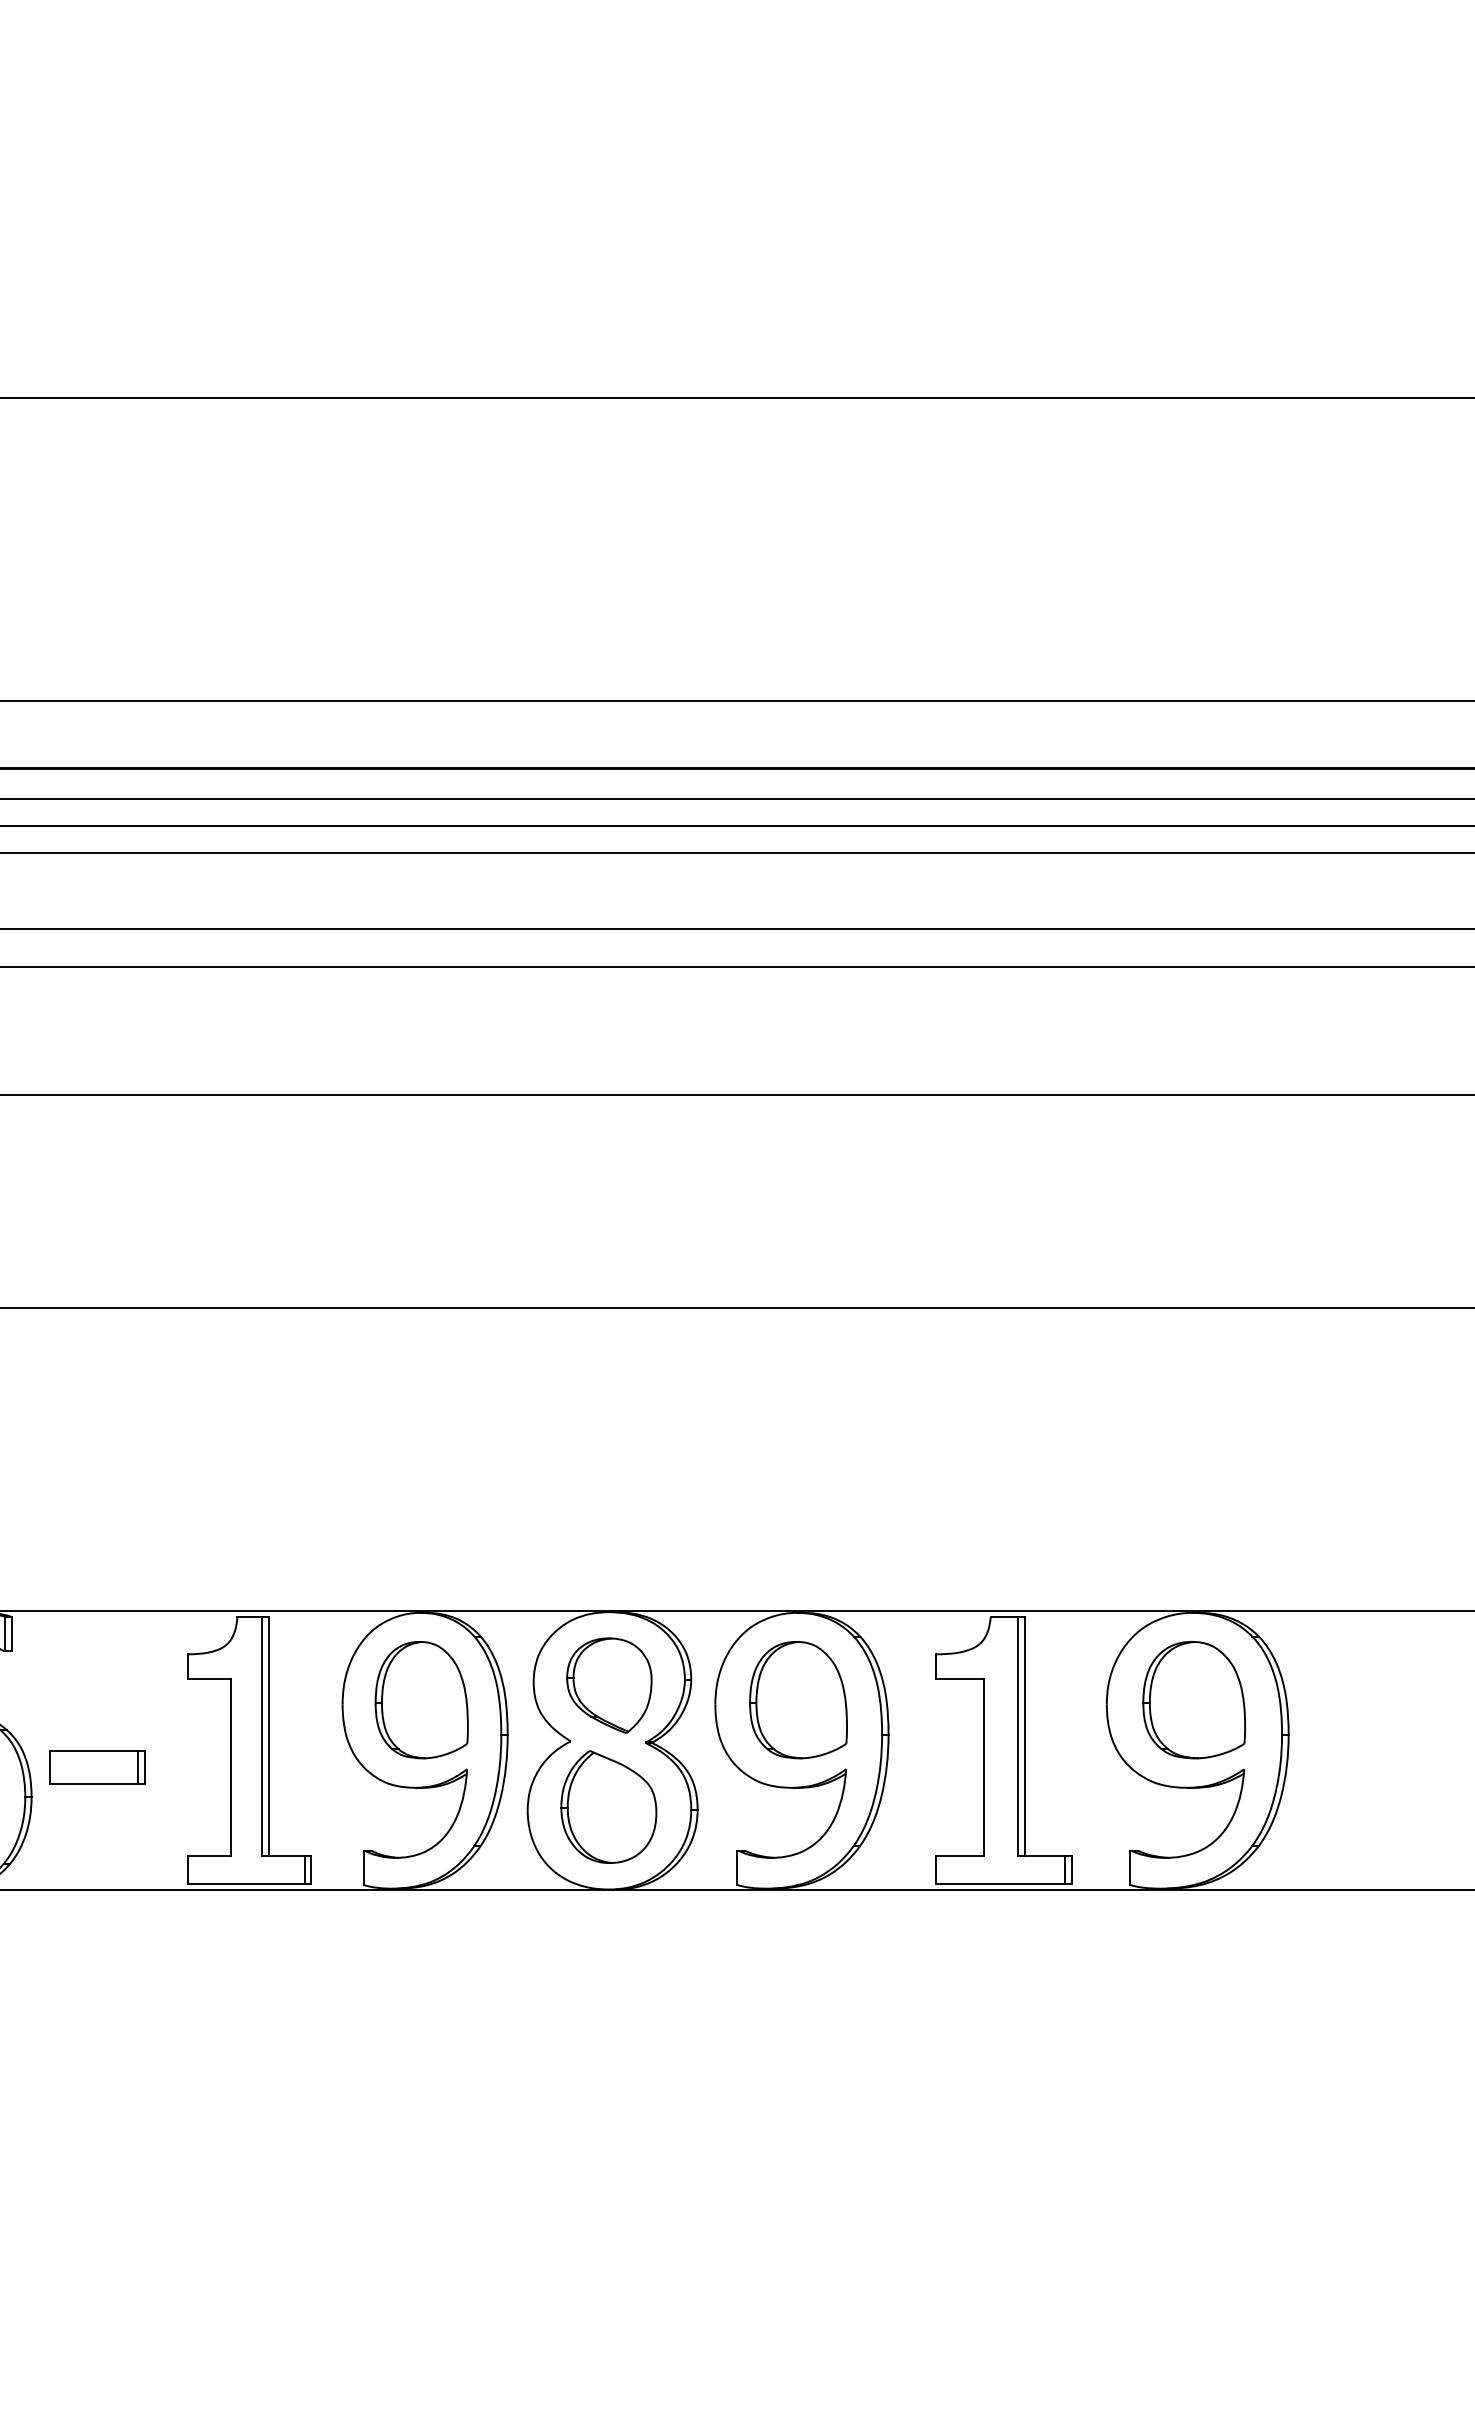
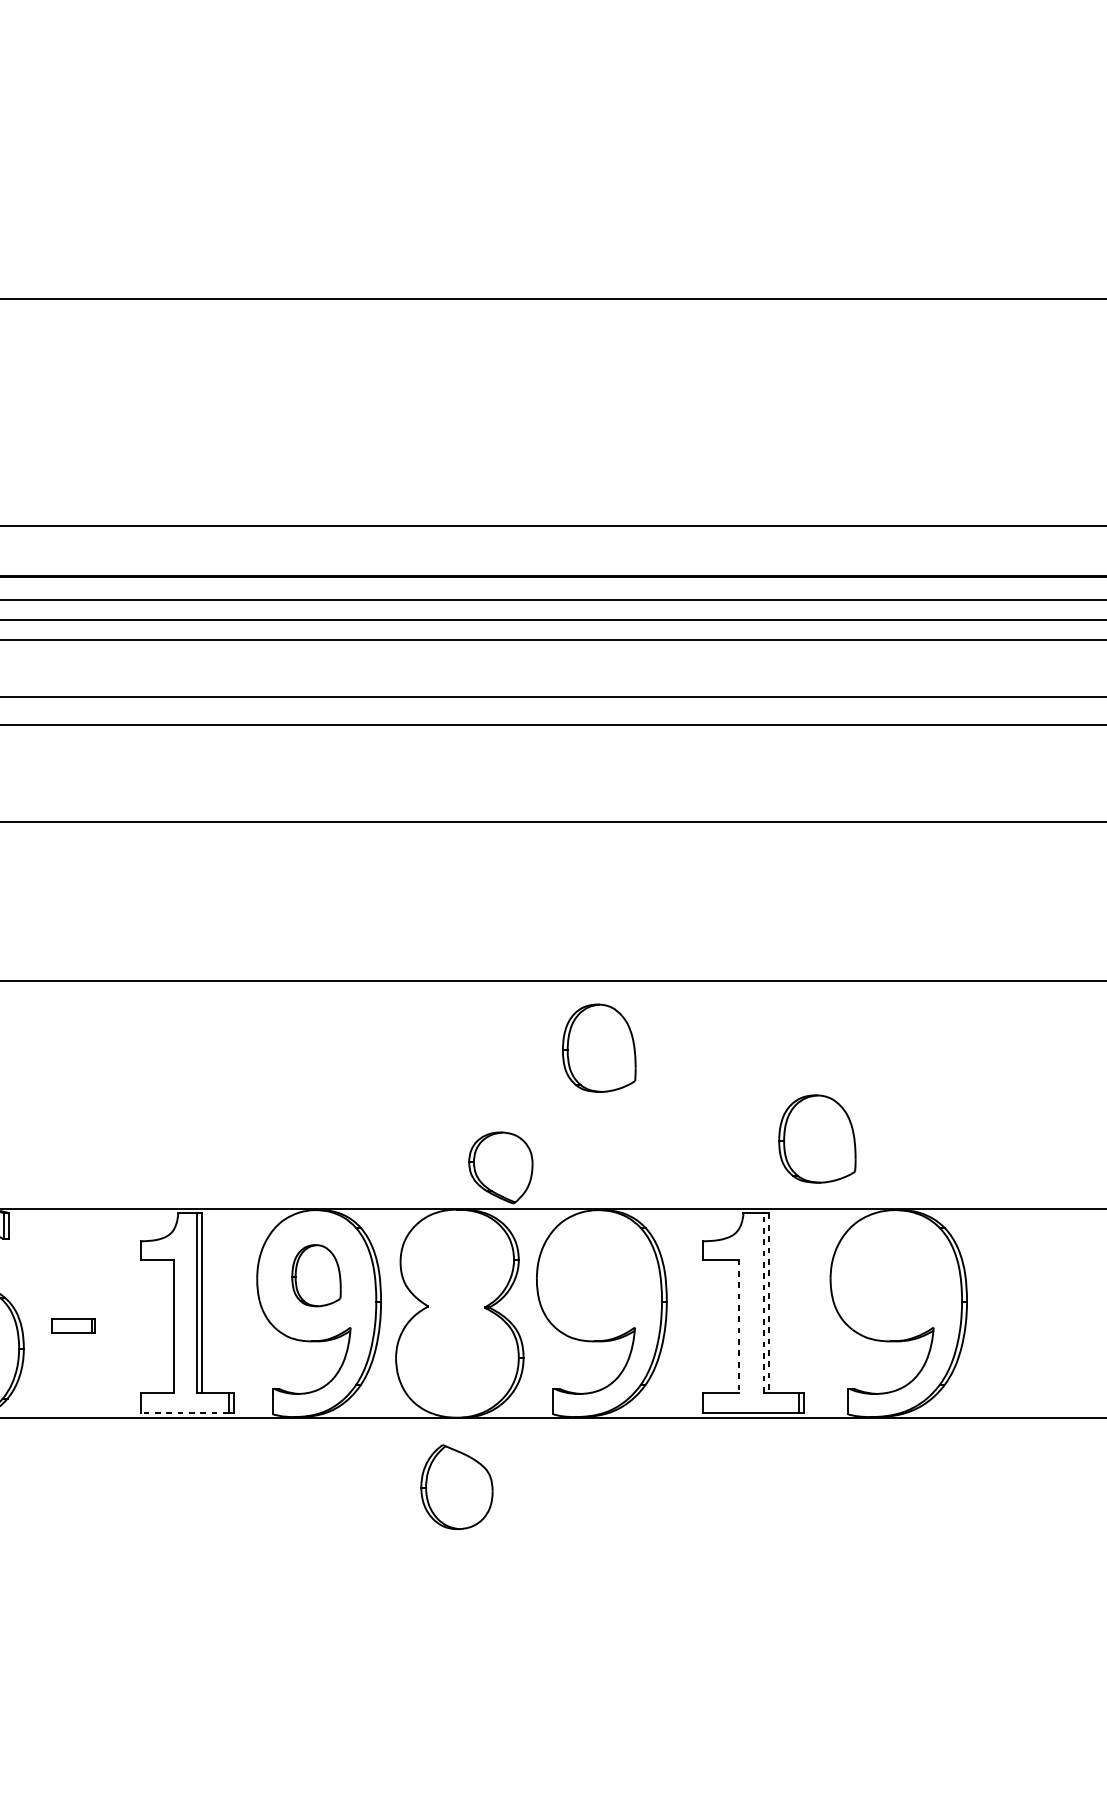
part: (609, 1685) -> (500, 1167), moved
part: (421, 1700) -> (316, 1275), size x0.7
part: (798, 1700) -> (599, 1048), moved
part: (1193, 1700) -> (816, 1139), moved
line: (1018, 1736) -> (764, 1302), solid -> dashed
line: (1024, 1736) -> (768, 1302), solid -> dashed
part: (97, 1767) -> (73, 1326), size x0.6
line: (984, 1767) -> (738, 1326), solid -> dashed
part: (608, 1806) -> (456, 1486), moved
line: (246, 1883) -> (185, 1413), solid -> dashed

